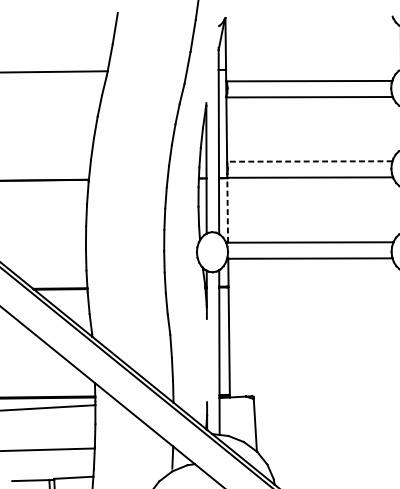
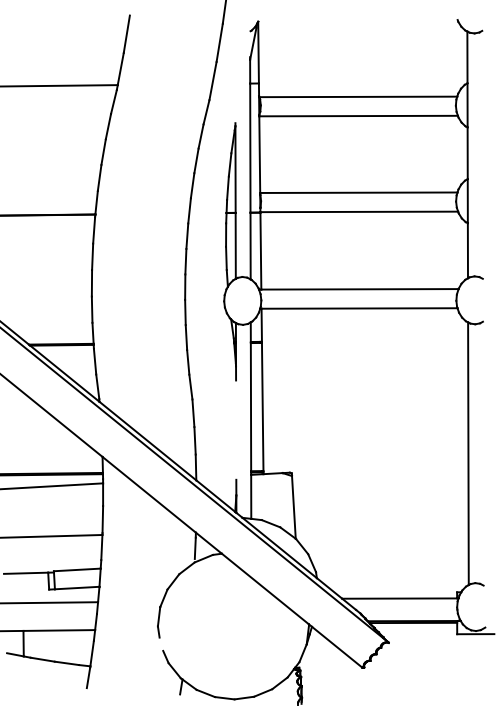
line: (309, 161) -> (358, 192), dashed -> solid
line: (227, 209) -> (260, 250), dashed -> solid

